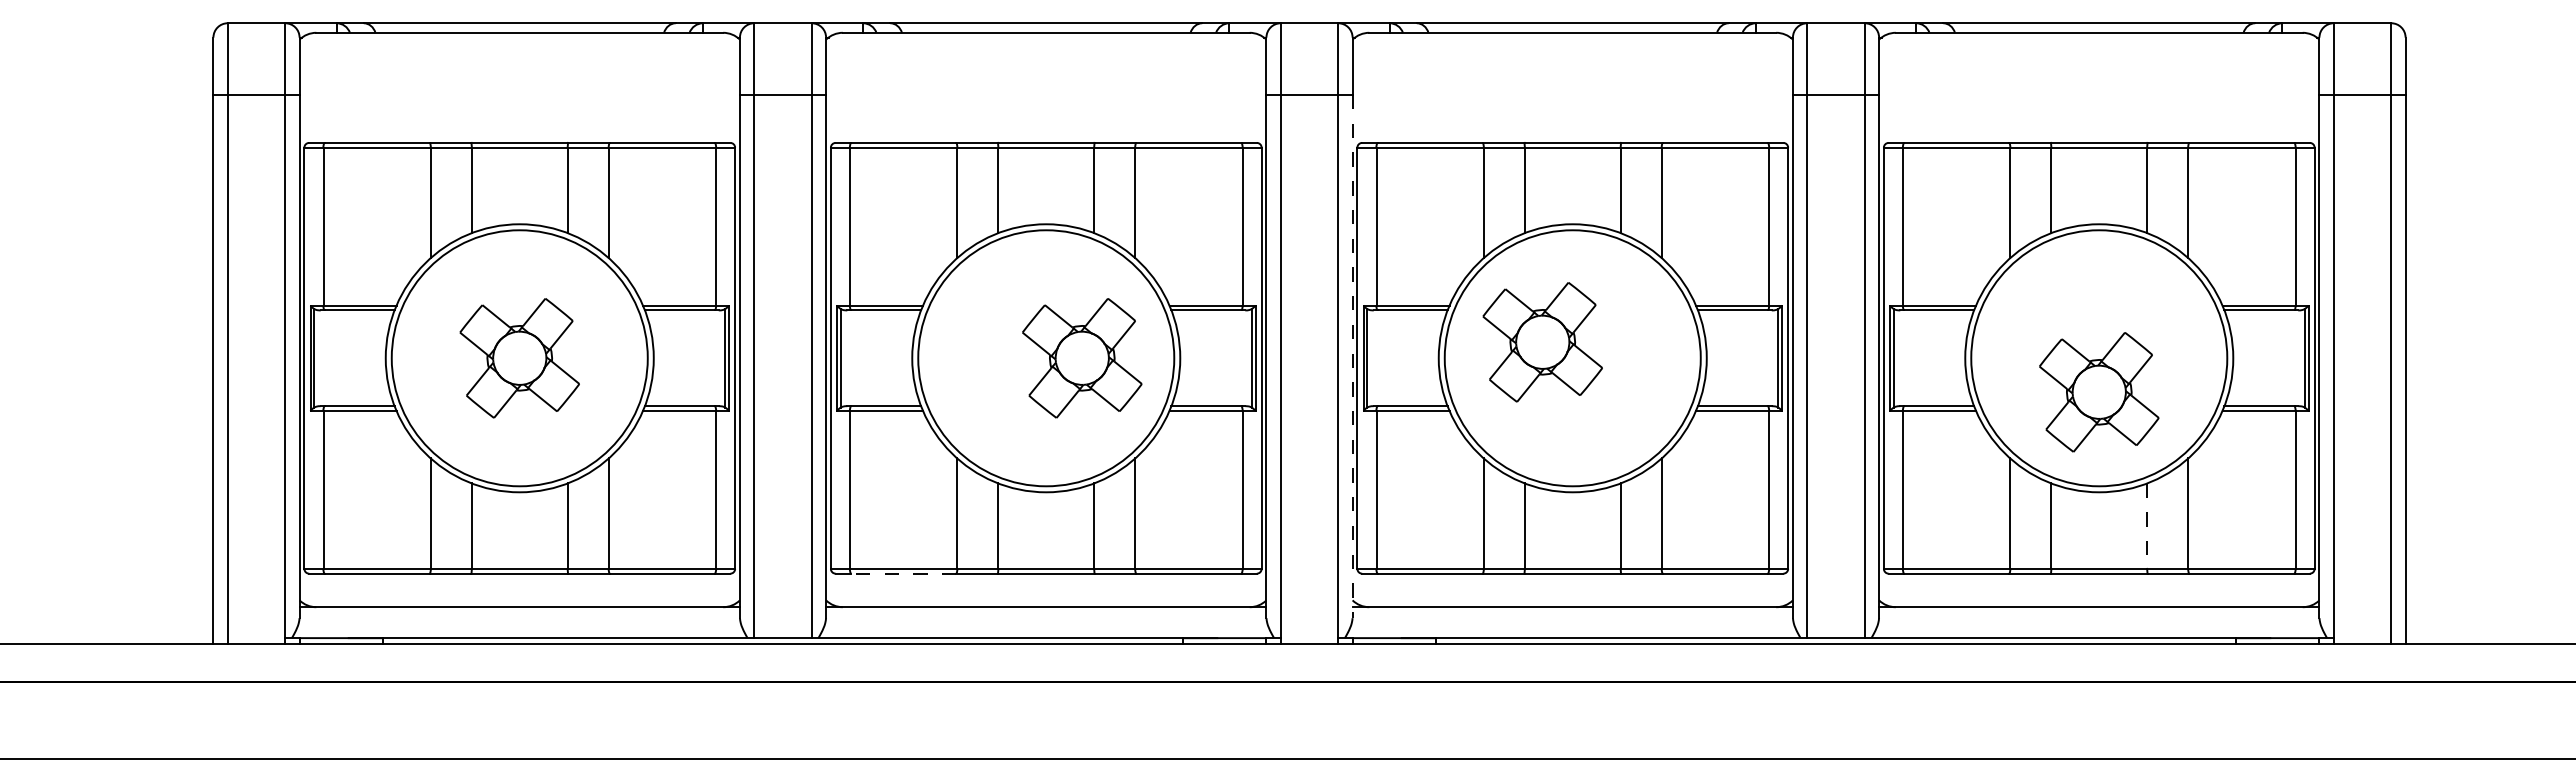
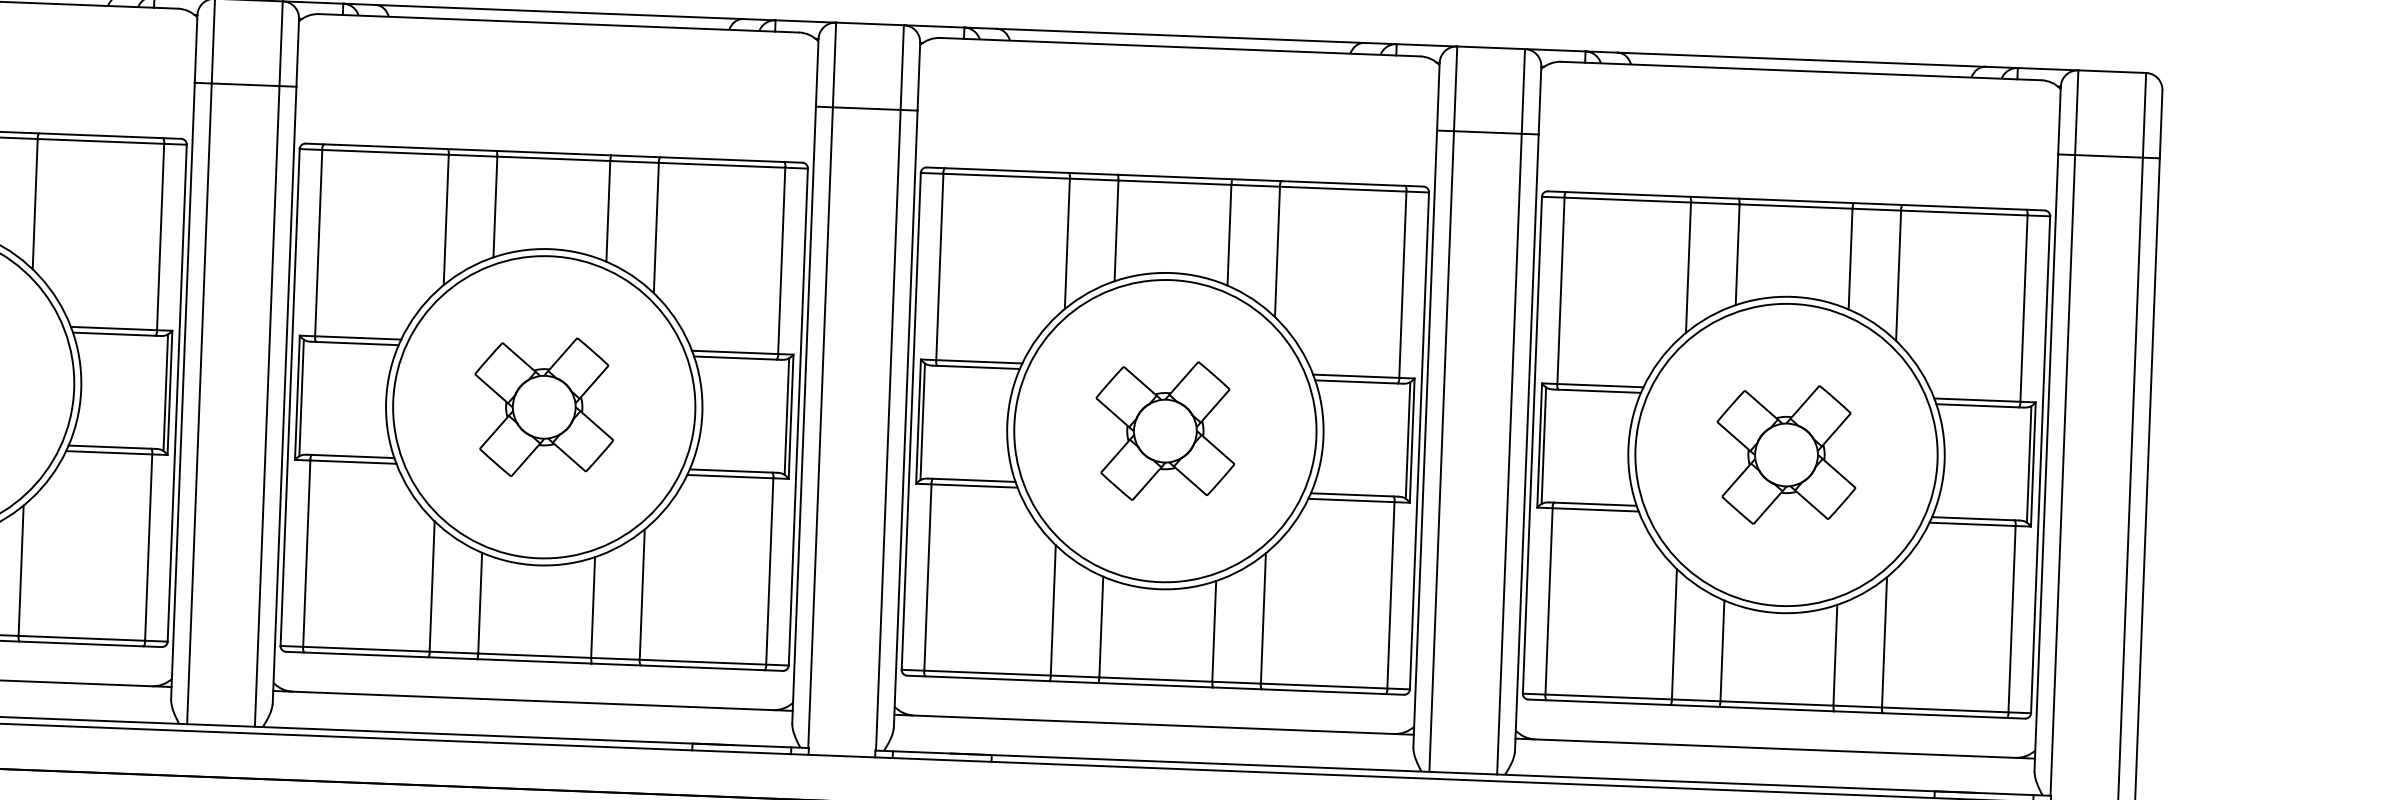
part: (1542, 342) -> (1165, 431), moved
line: (1352, 356) -> (905, 419), dashed -> solid
part: (1082, 358) -> (544, 407), moved
part: (2099, 392) -> (1786, 455), moved
line: (2147, 526) -> (1835, 655), dashed -> solid
line: (903, 573) -> (366, 654), dashed -> solid

